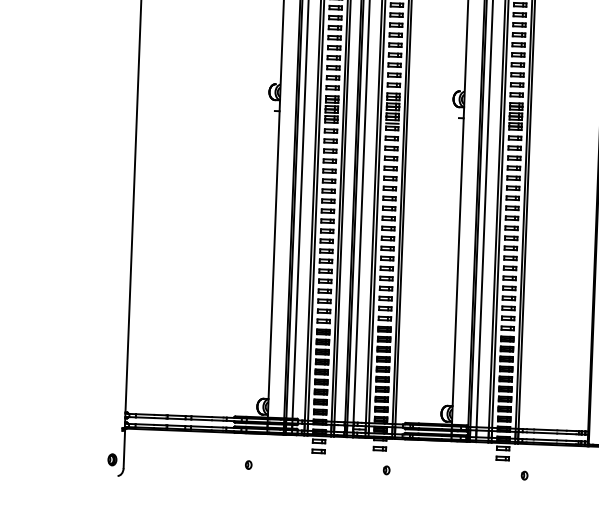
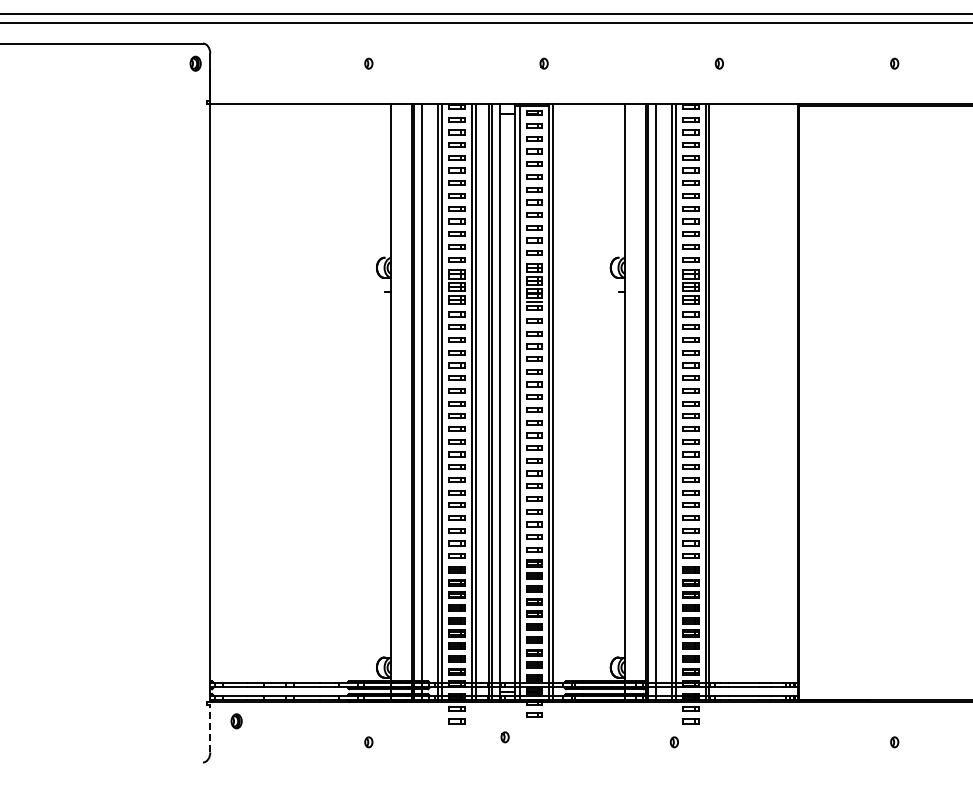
line: (124, 449) -> (210, 728), solid -> dashed
part: (112, 459) -> (236, 721), moved
part: (386, 470) -> (504, 737), moved
part: (523, 475) -> (673, 742), moved

